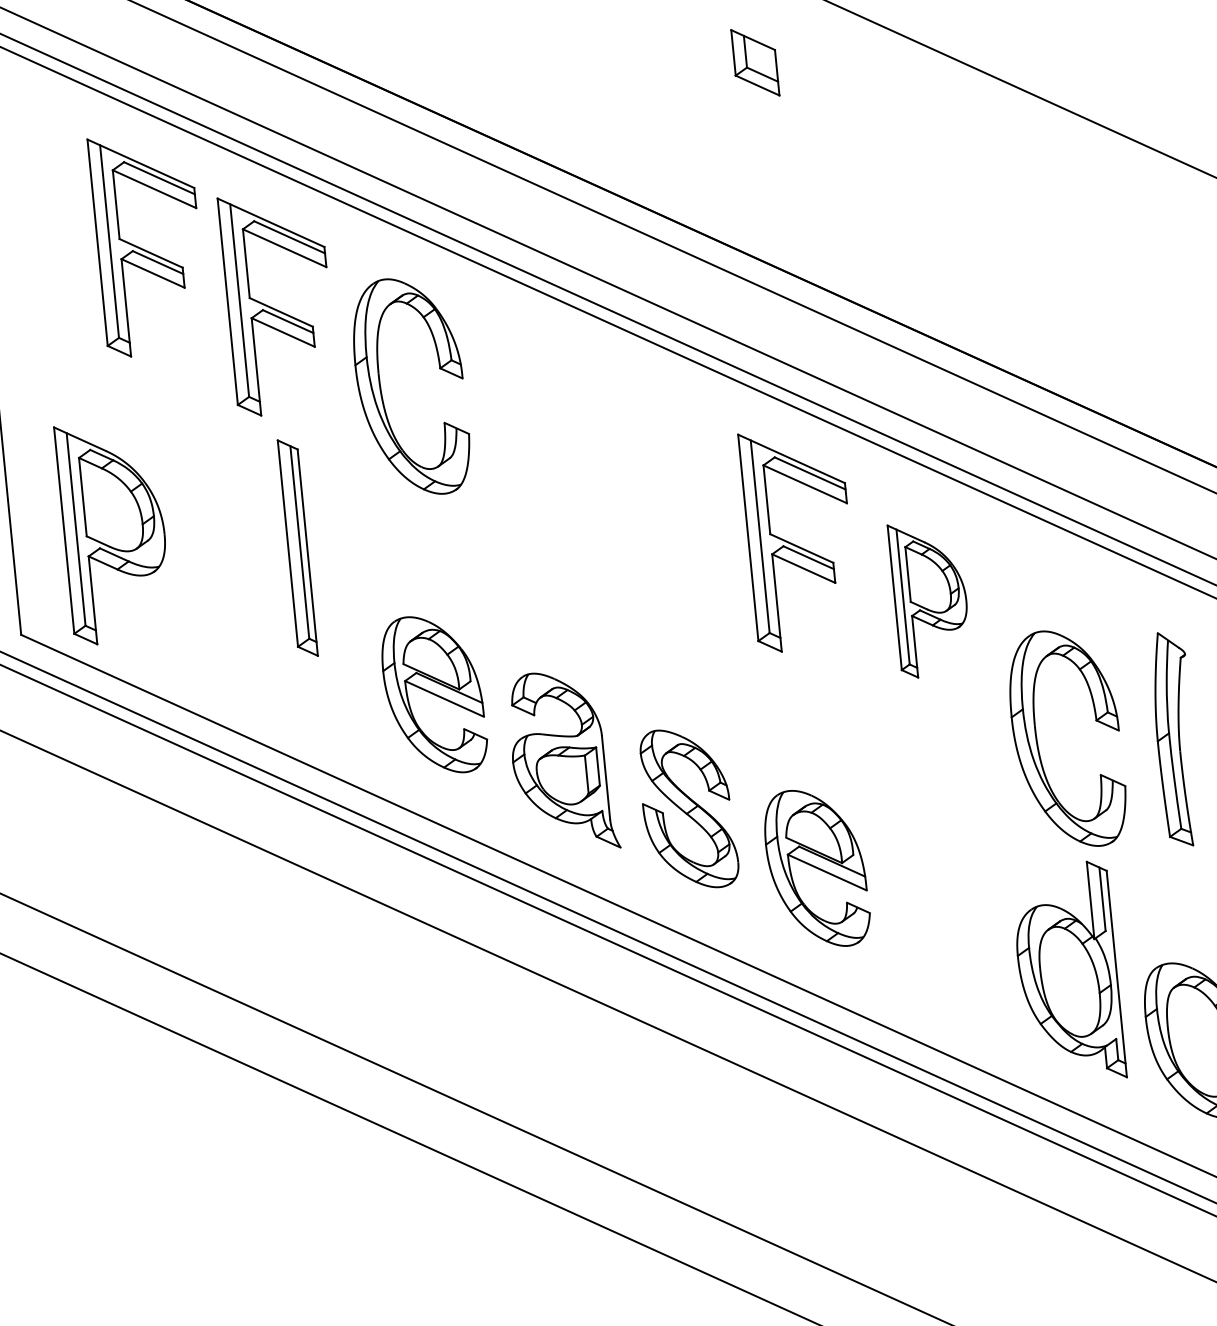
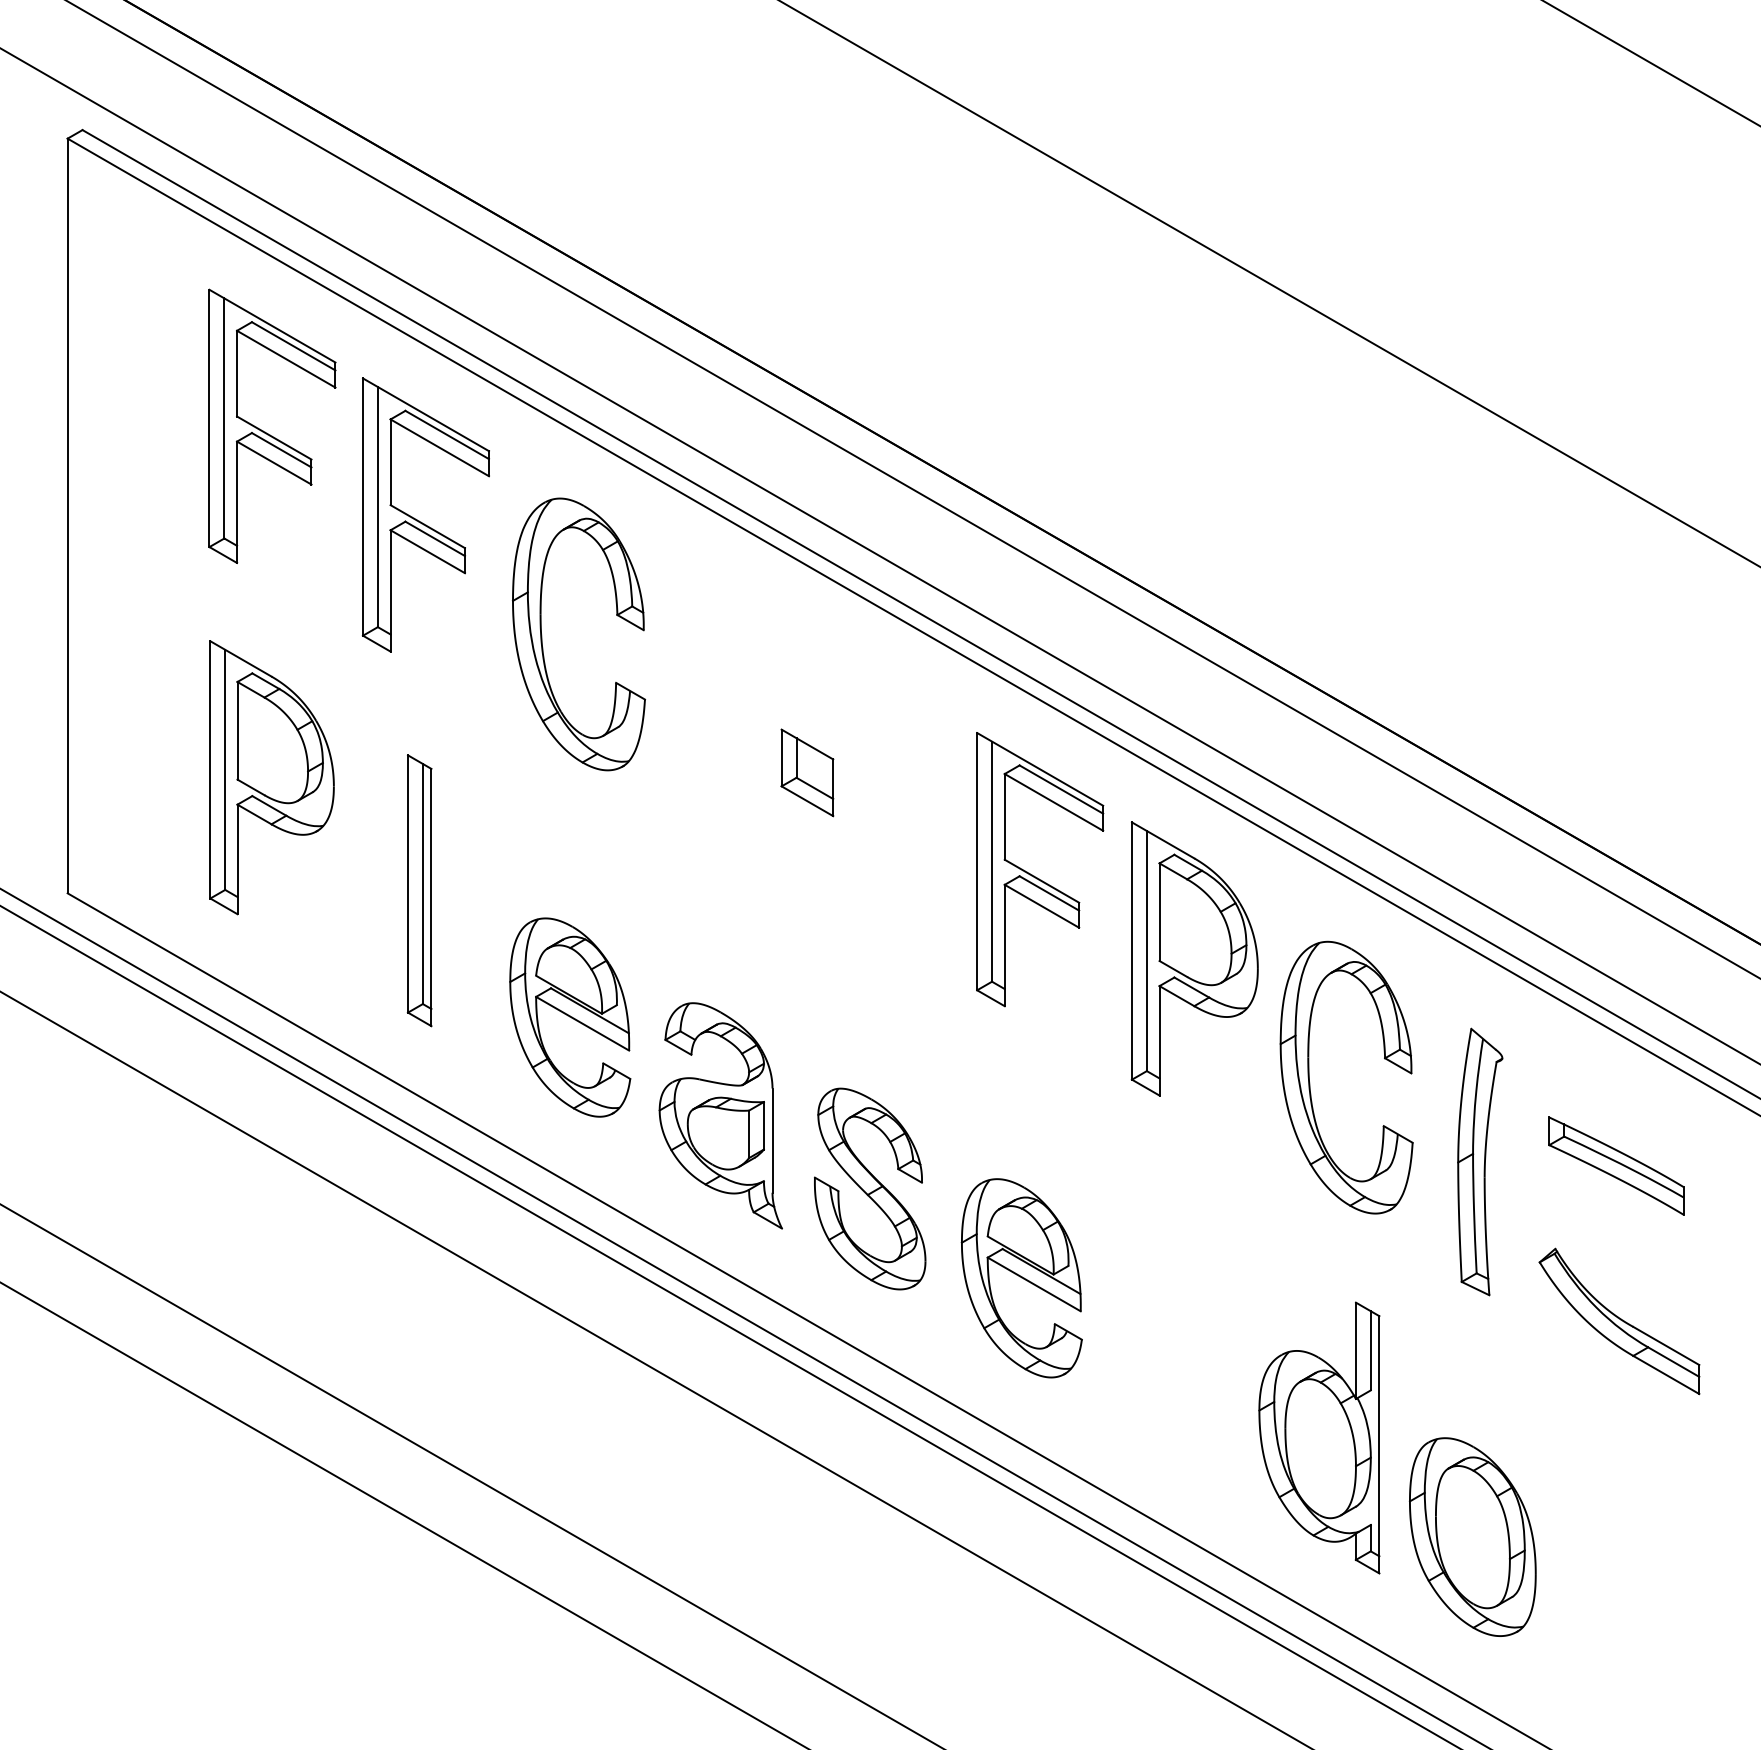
part: (755, 62) -> (807, 772), moved
part: (113, 531) -> (271, 777), moved
part: (297, 547) -> (419, 890), moved
part: (930, 598) -> (1194, 958), size x1.43
part: (1038, 745) -> (1310, 1082), moved

